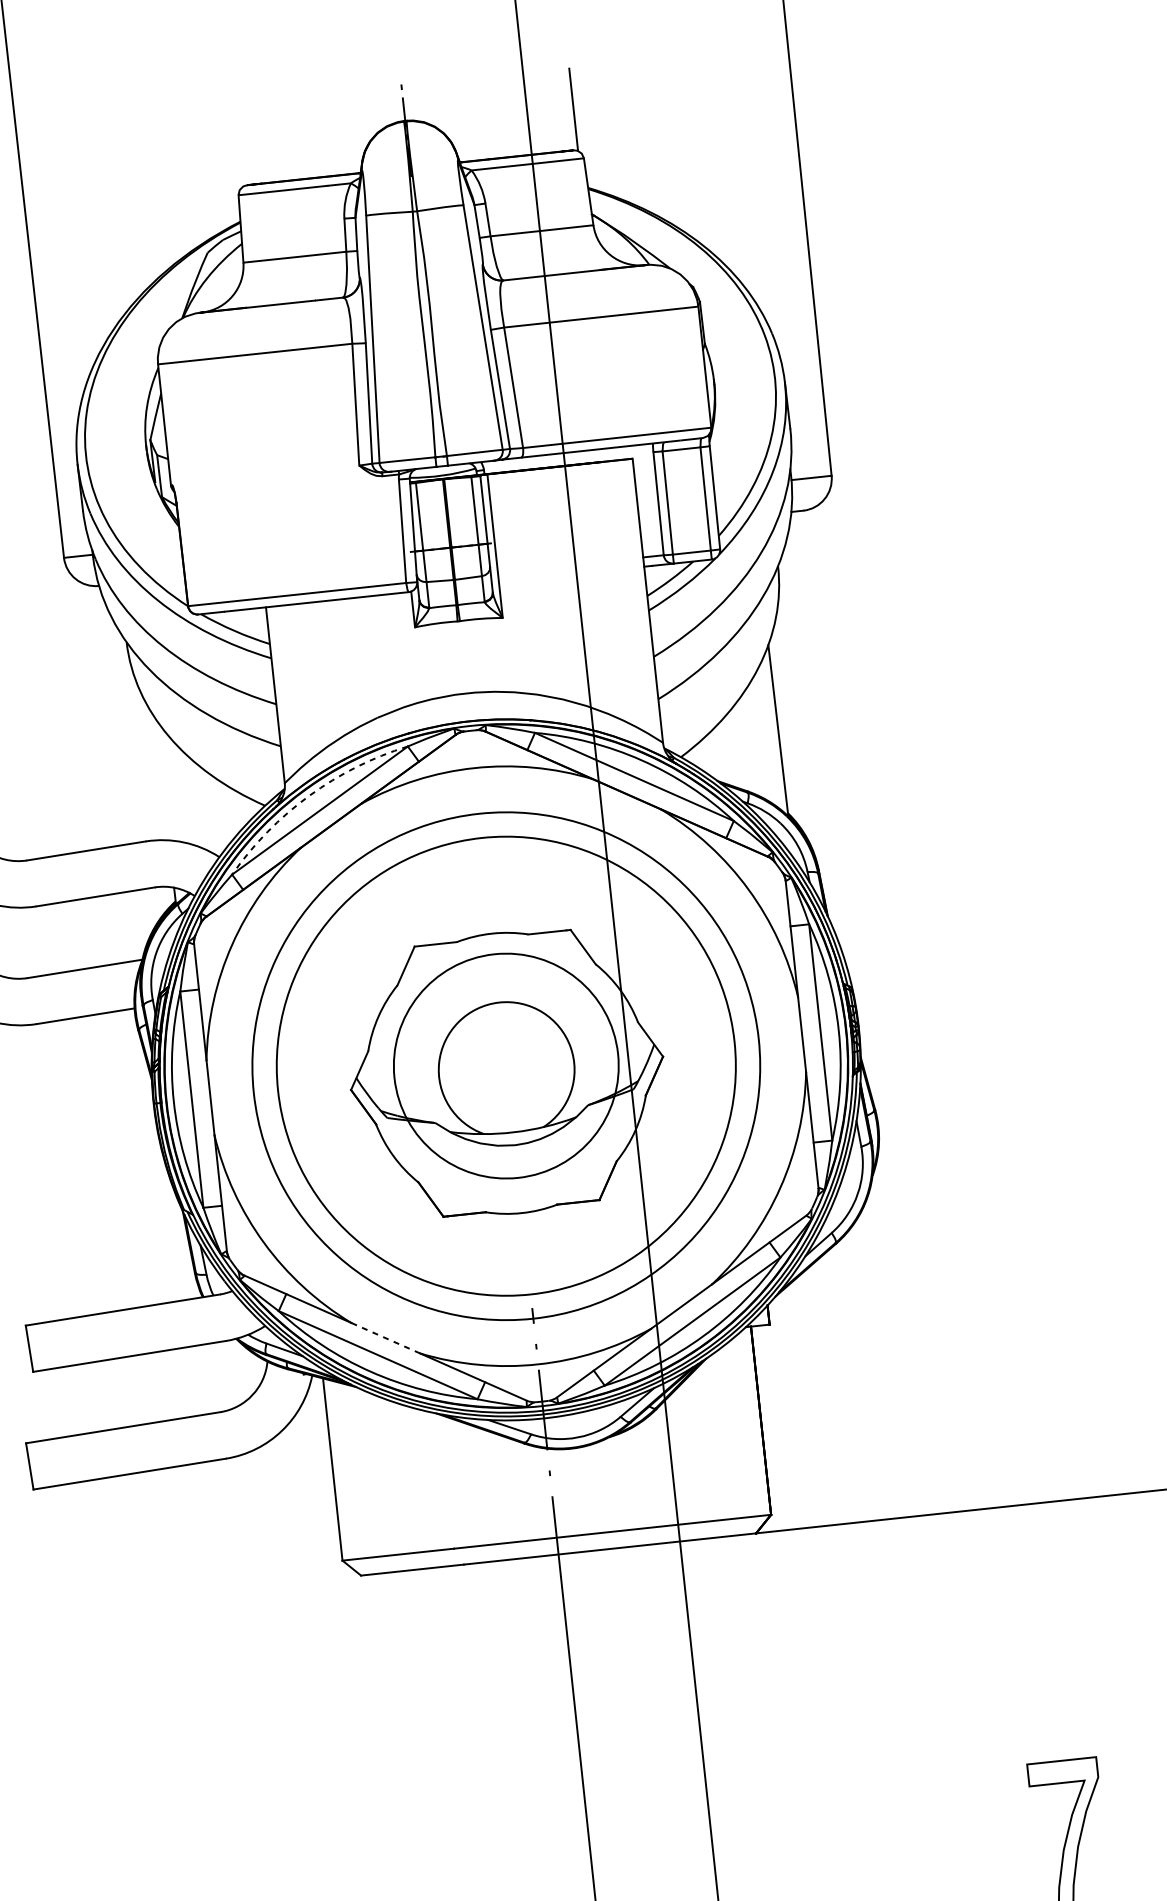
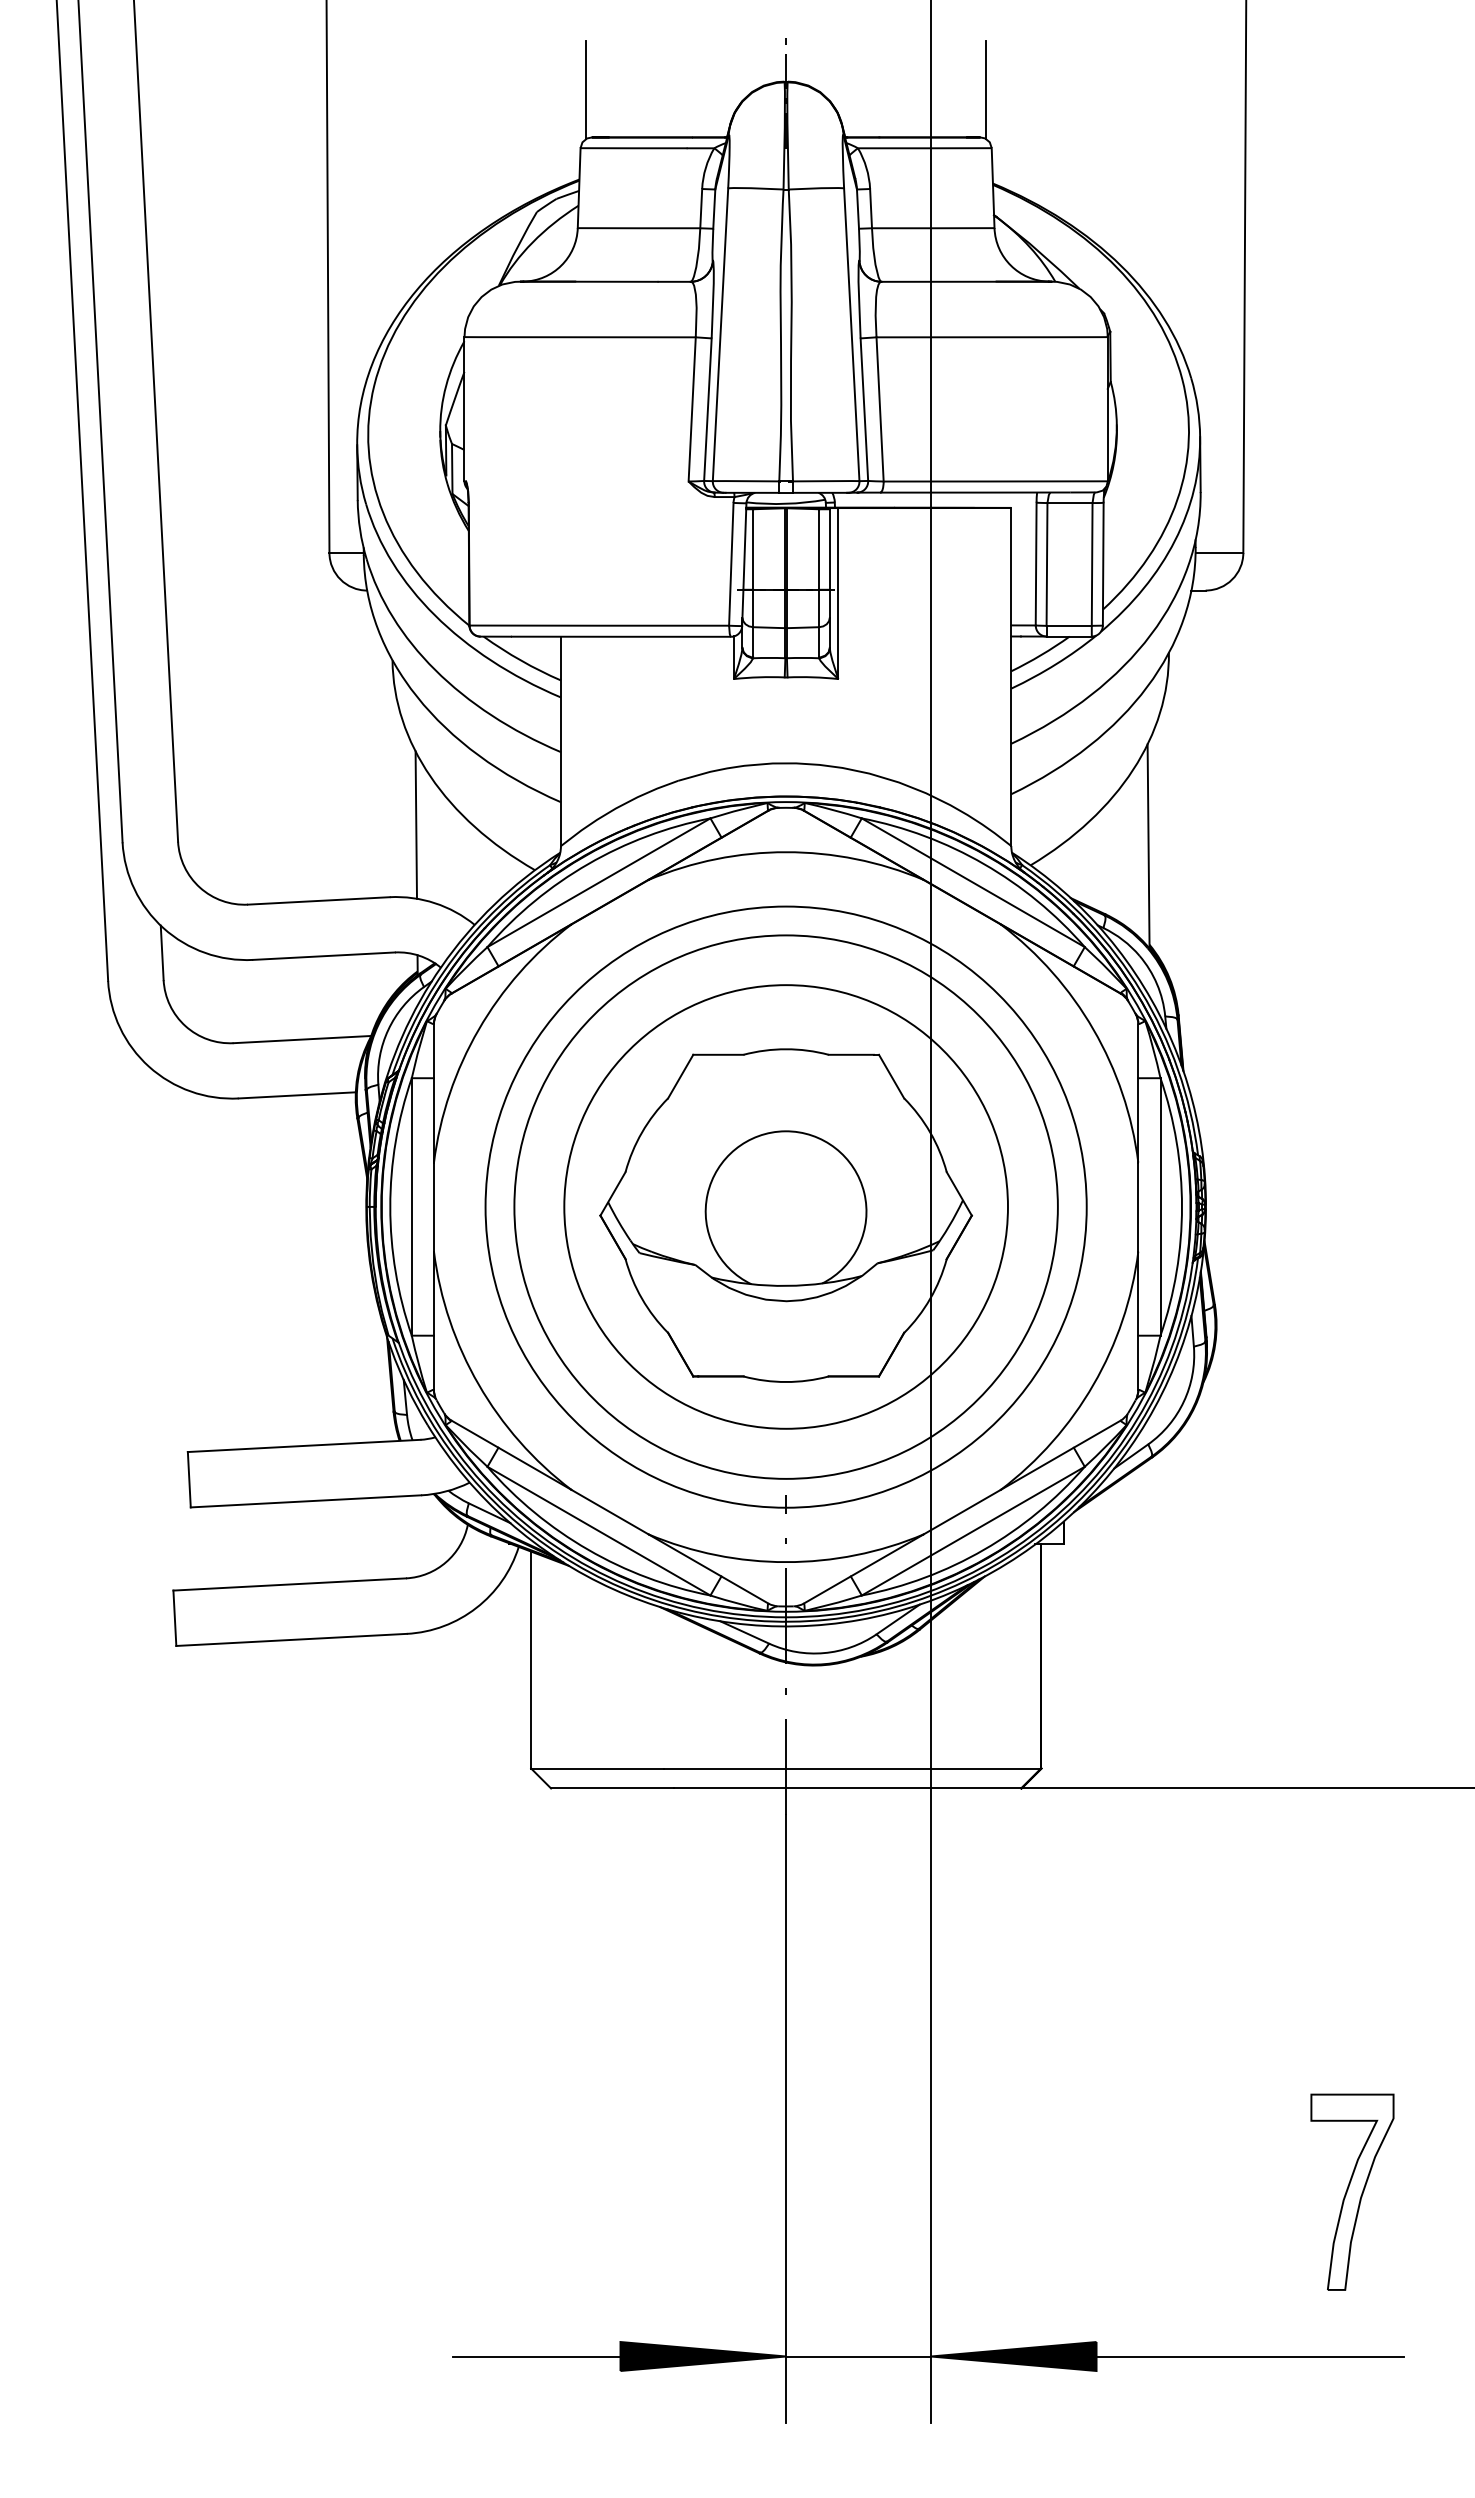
line: (238, 145) -> (586, 89), added
line: (161, 778) -> (416, 824), added
arc: (309, 796) -> (588, 864), dashed -> solid
circle: (505, 1065) -> (785, 1206), size x1.67
line: (386, 1338) -> (610, 1512), dashed -> solid

